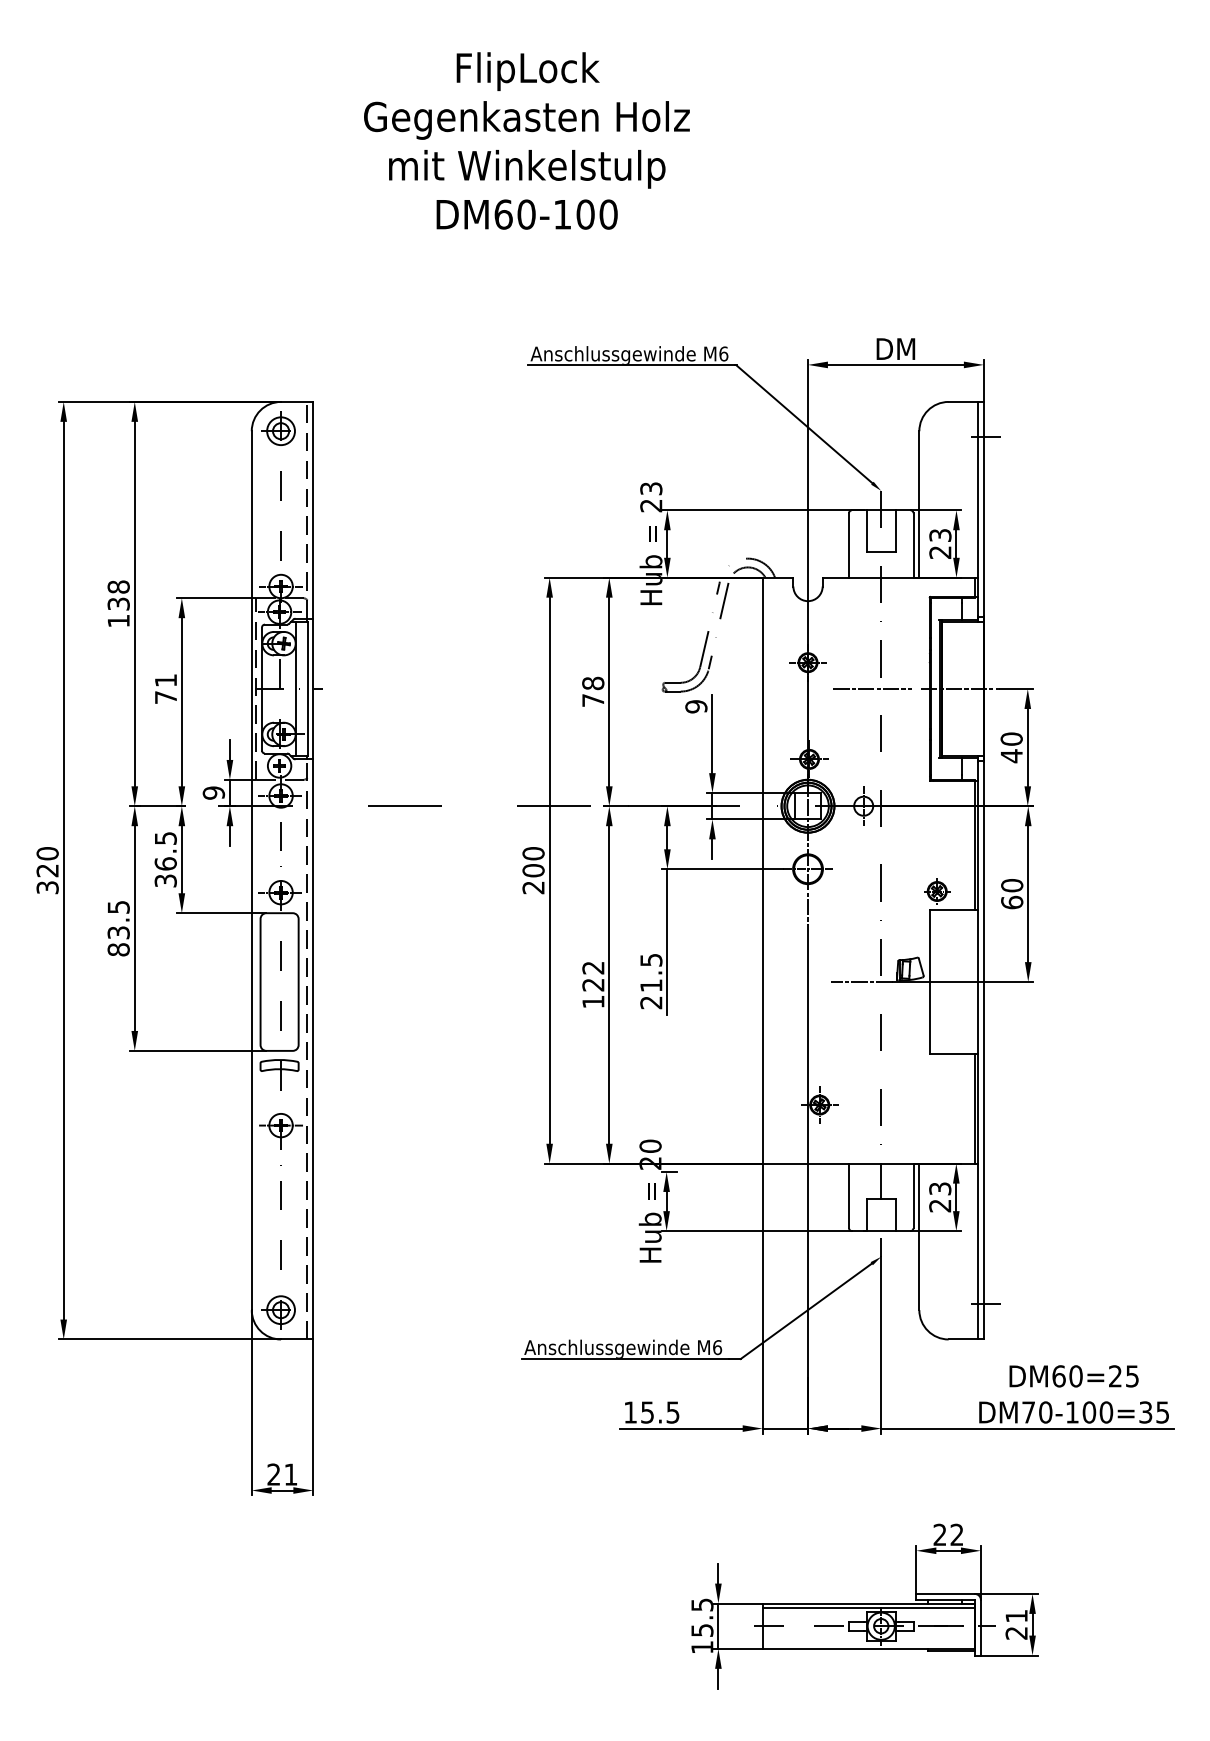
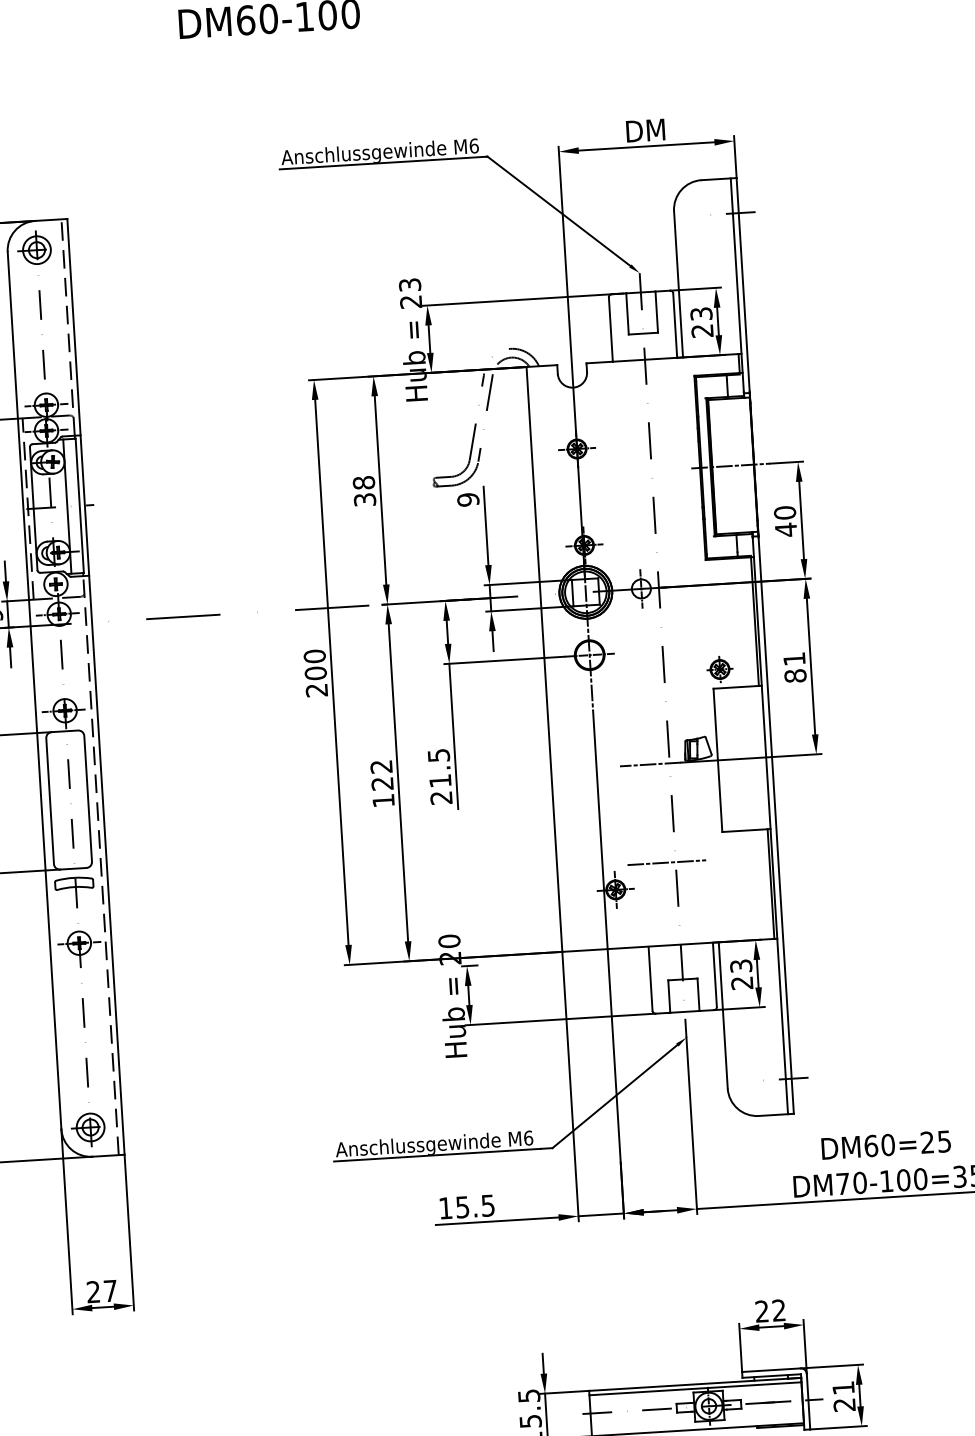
line: (872, 688) -> (666, 862), moved
text: (593, 700) -> (365, 499), 78 -> 38
text: (1012, 894) -> (795, 667), 60 -> 81
text: (290, 1474) -> (110, 1290), 21 -> 27

